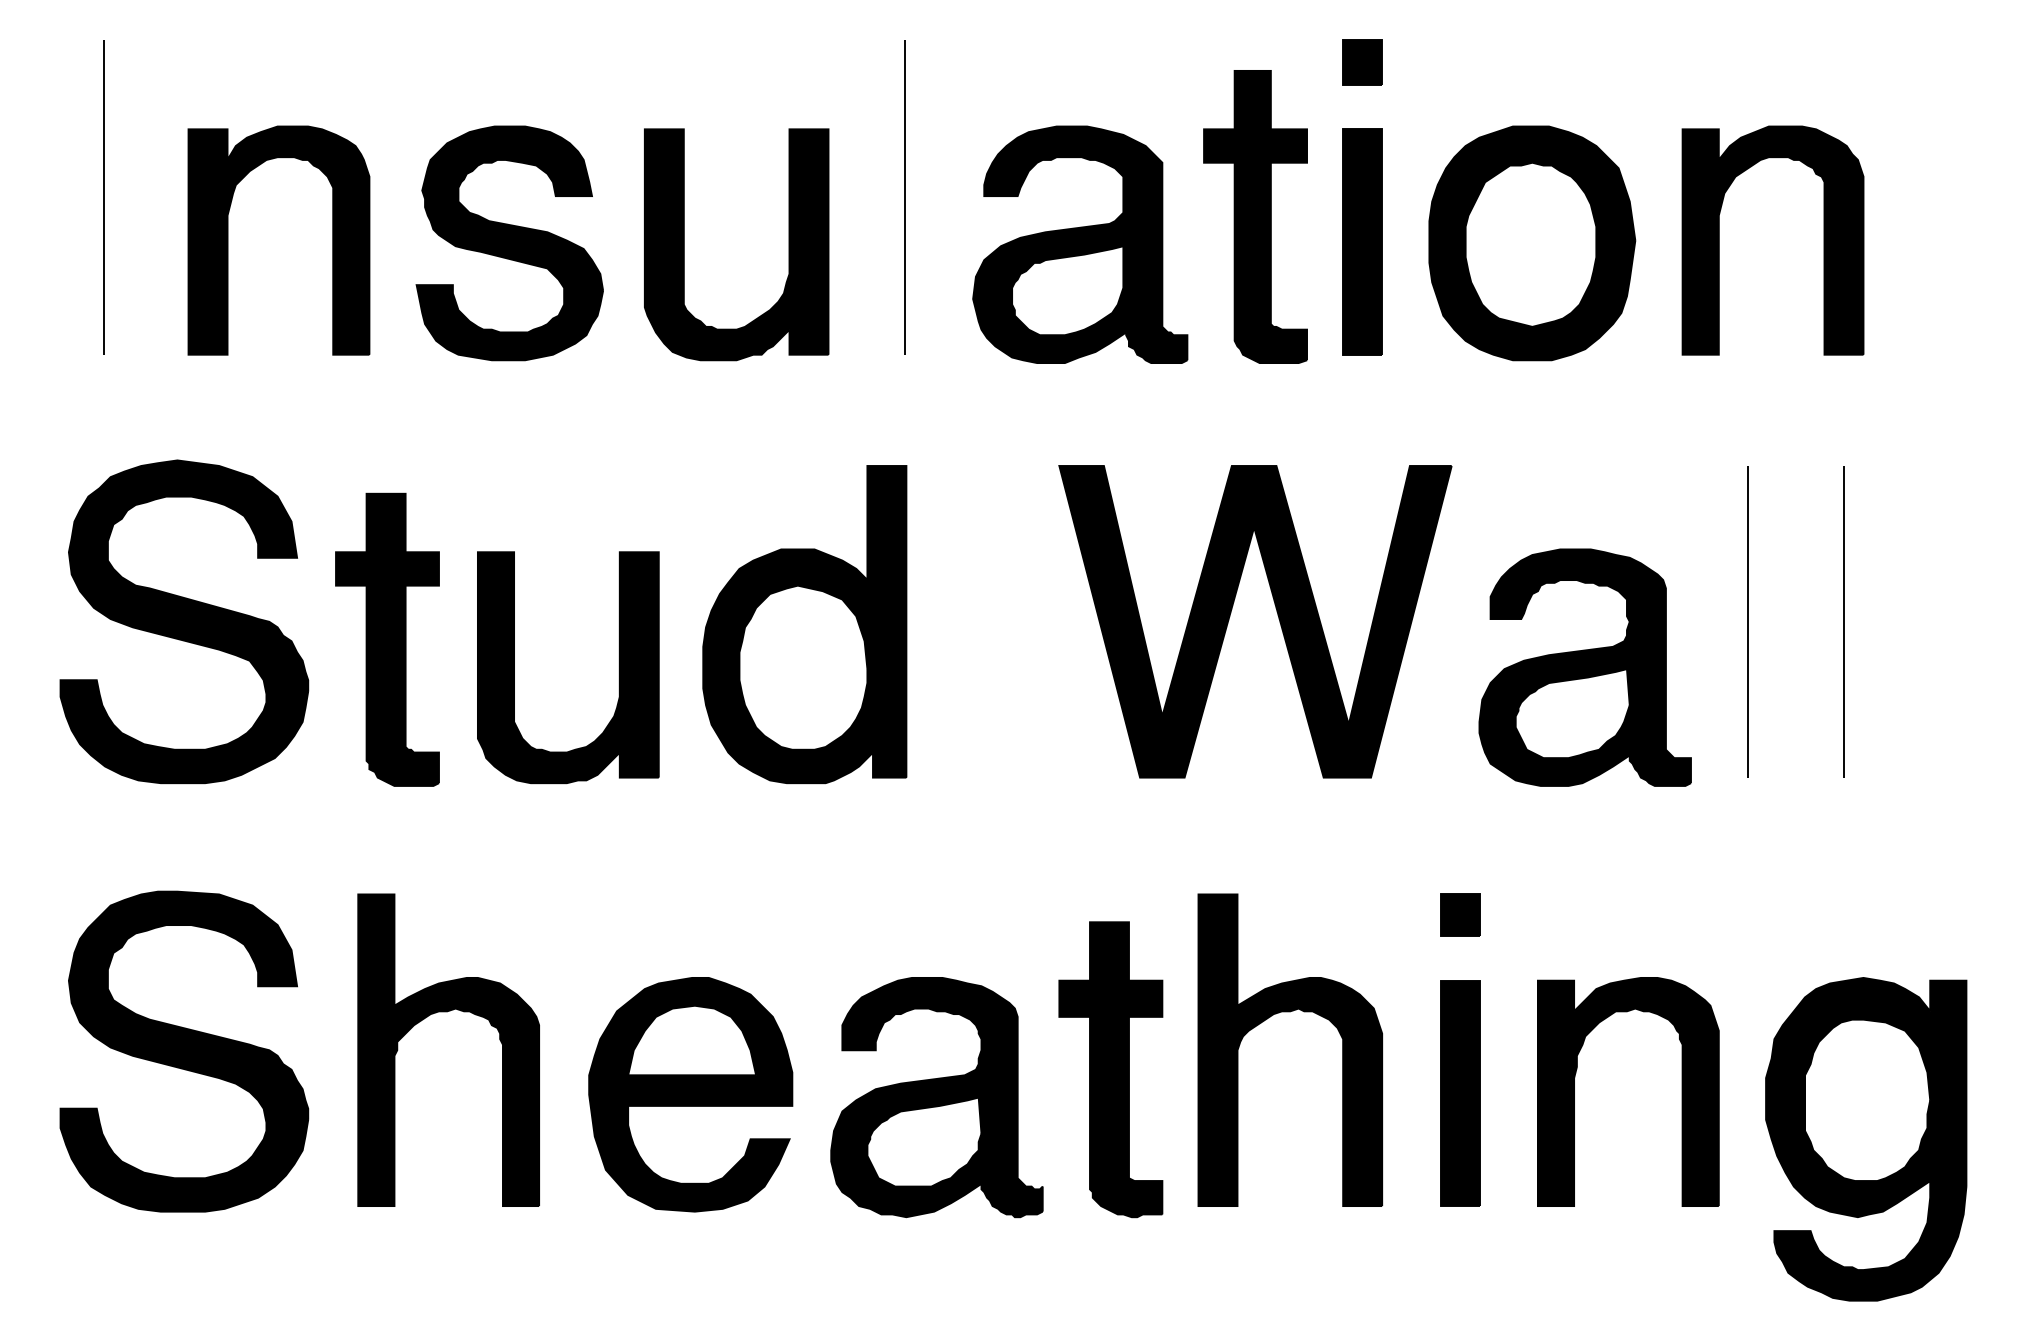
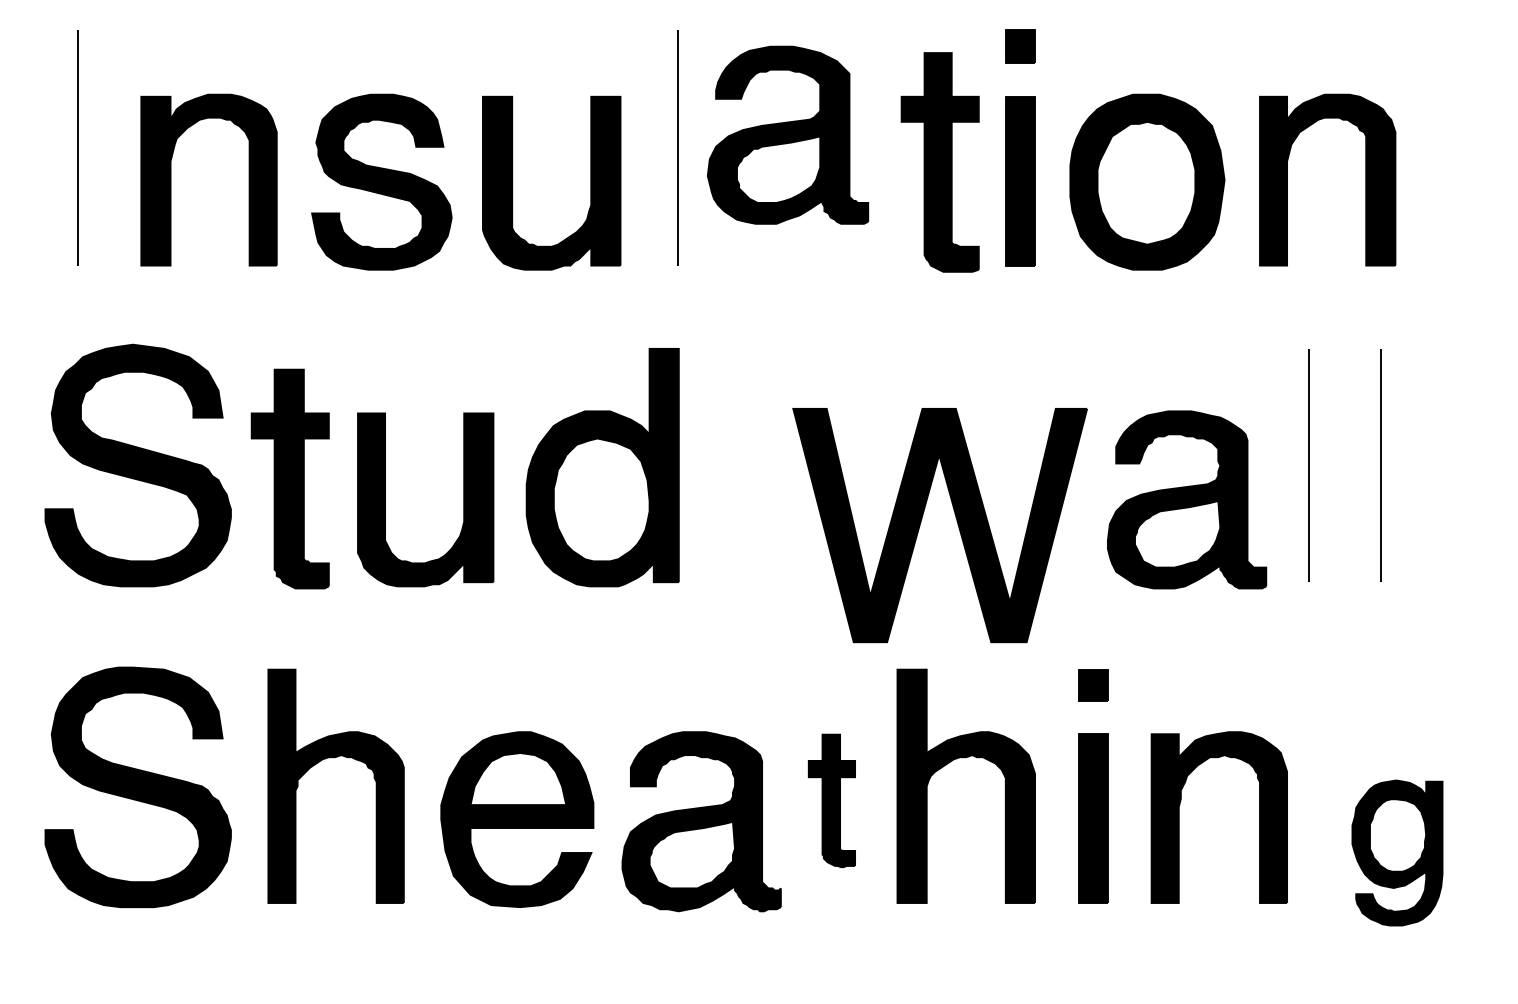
part: (1079, 243) -> (787, 134), moved
part: (1277, 616) -> (956, 521), moved
part: (1110, 1069) -> (831, 800), size x0.6
part: (1866, 1138) -> (1397, 852), size x0.6

